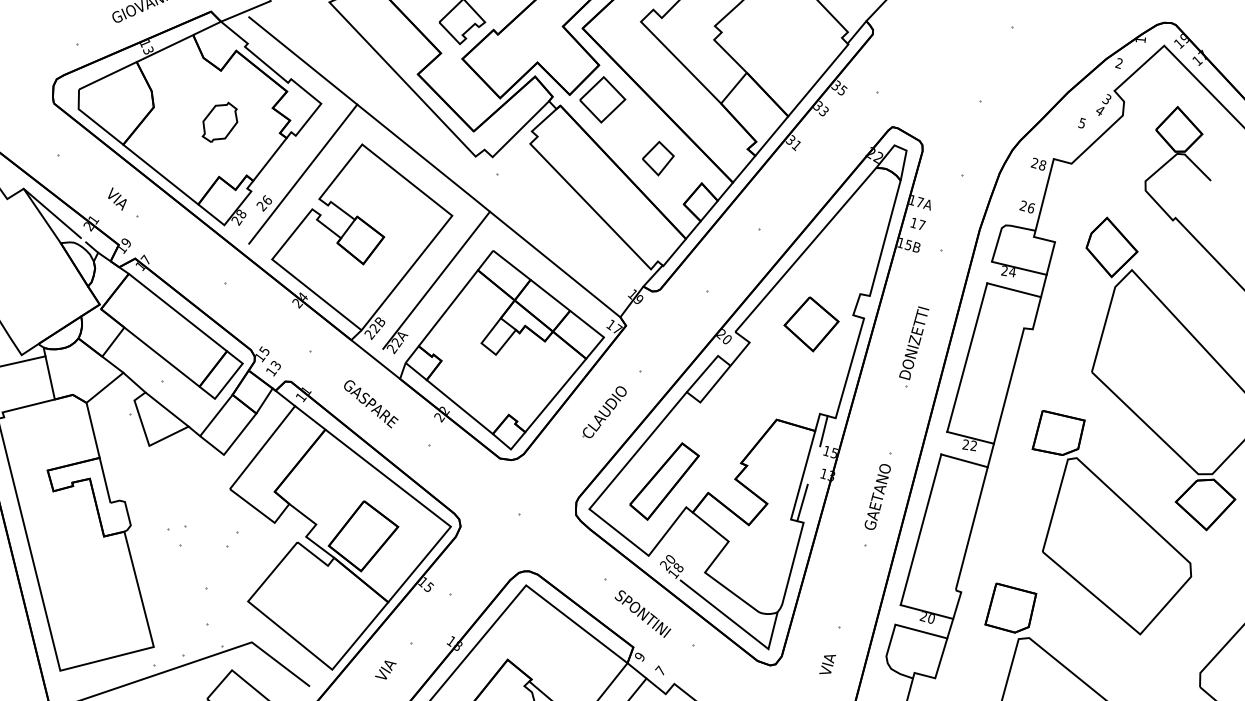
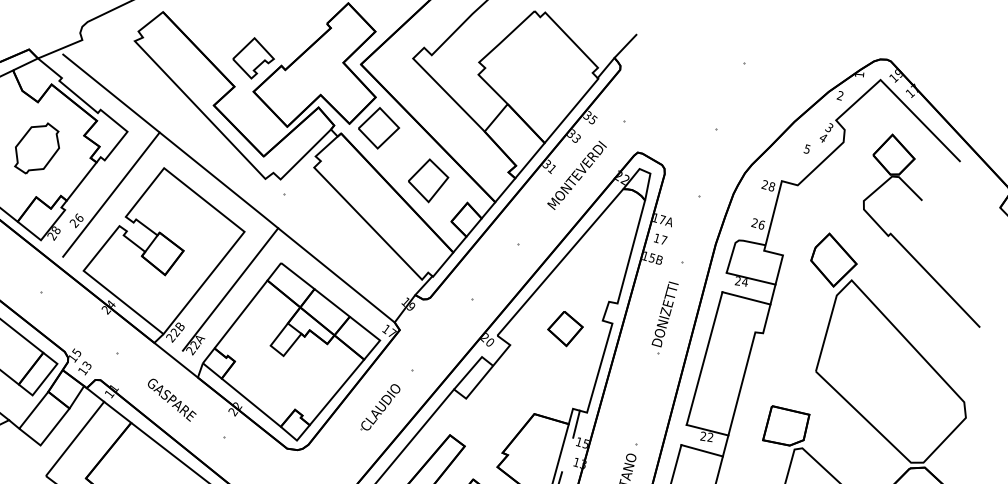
part: (219, 122) -> (36, 148), size x1.43
part: (824, 152) -> (577, 175), added
part: (658, 158) -> (428, 180), size x1.43
part: (811, 324) -> (565, 328), size x0.71
part: (914, 346) -> (665, 317), moved

